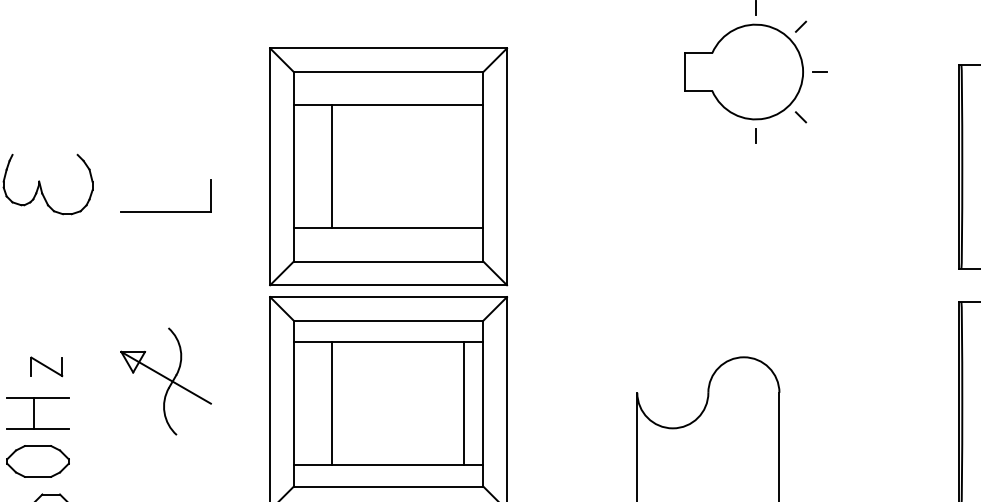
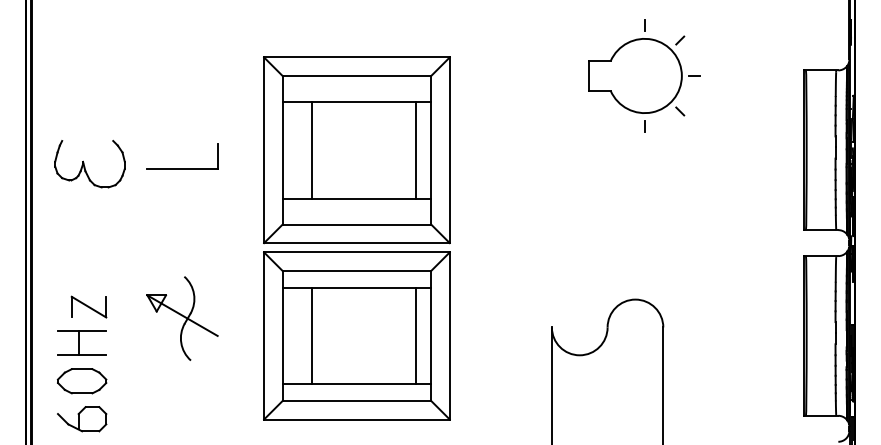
line: (464, 167) -> (416, 150), added
part: (166, 211) -> (182, 168), moved
part: (46, 366) -> (88, 306), size x1.43

